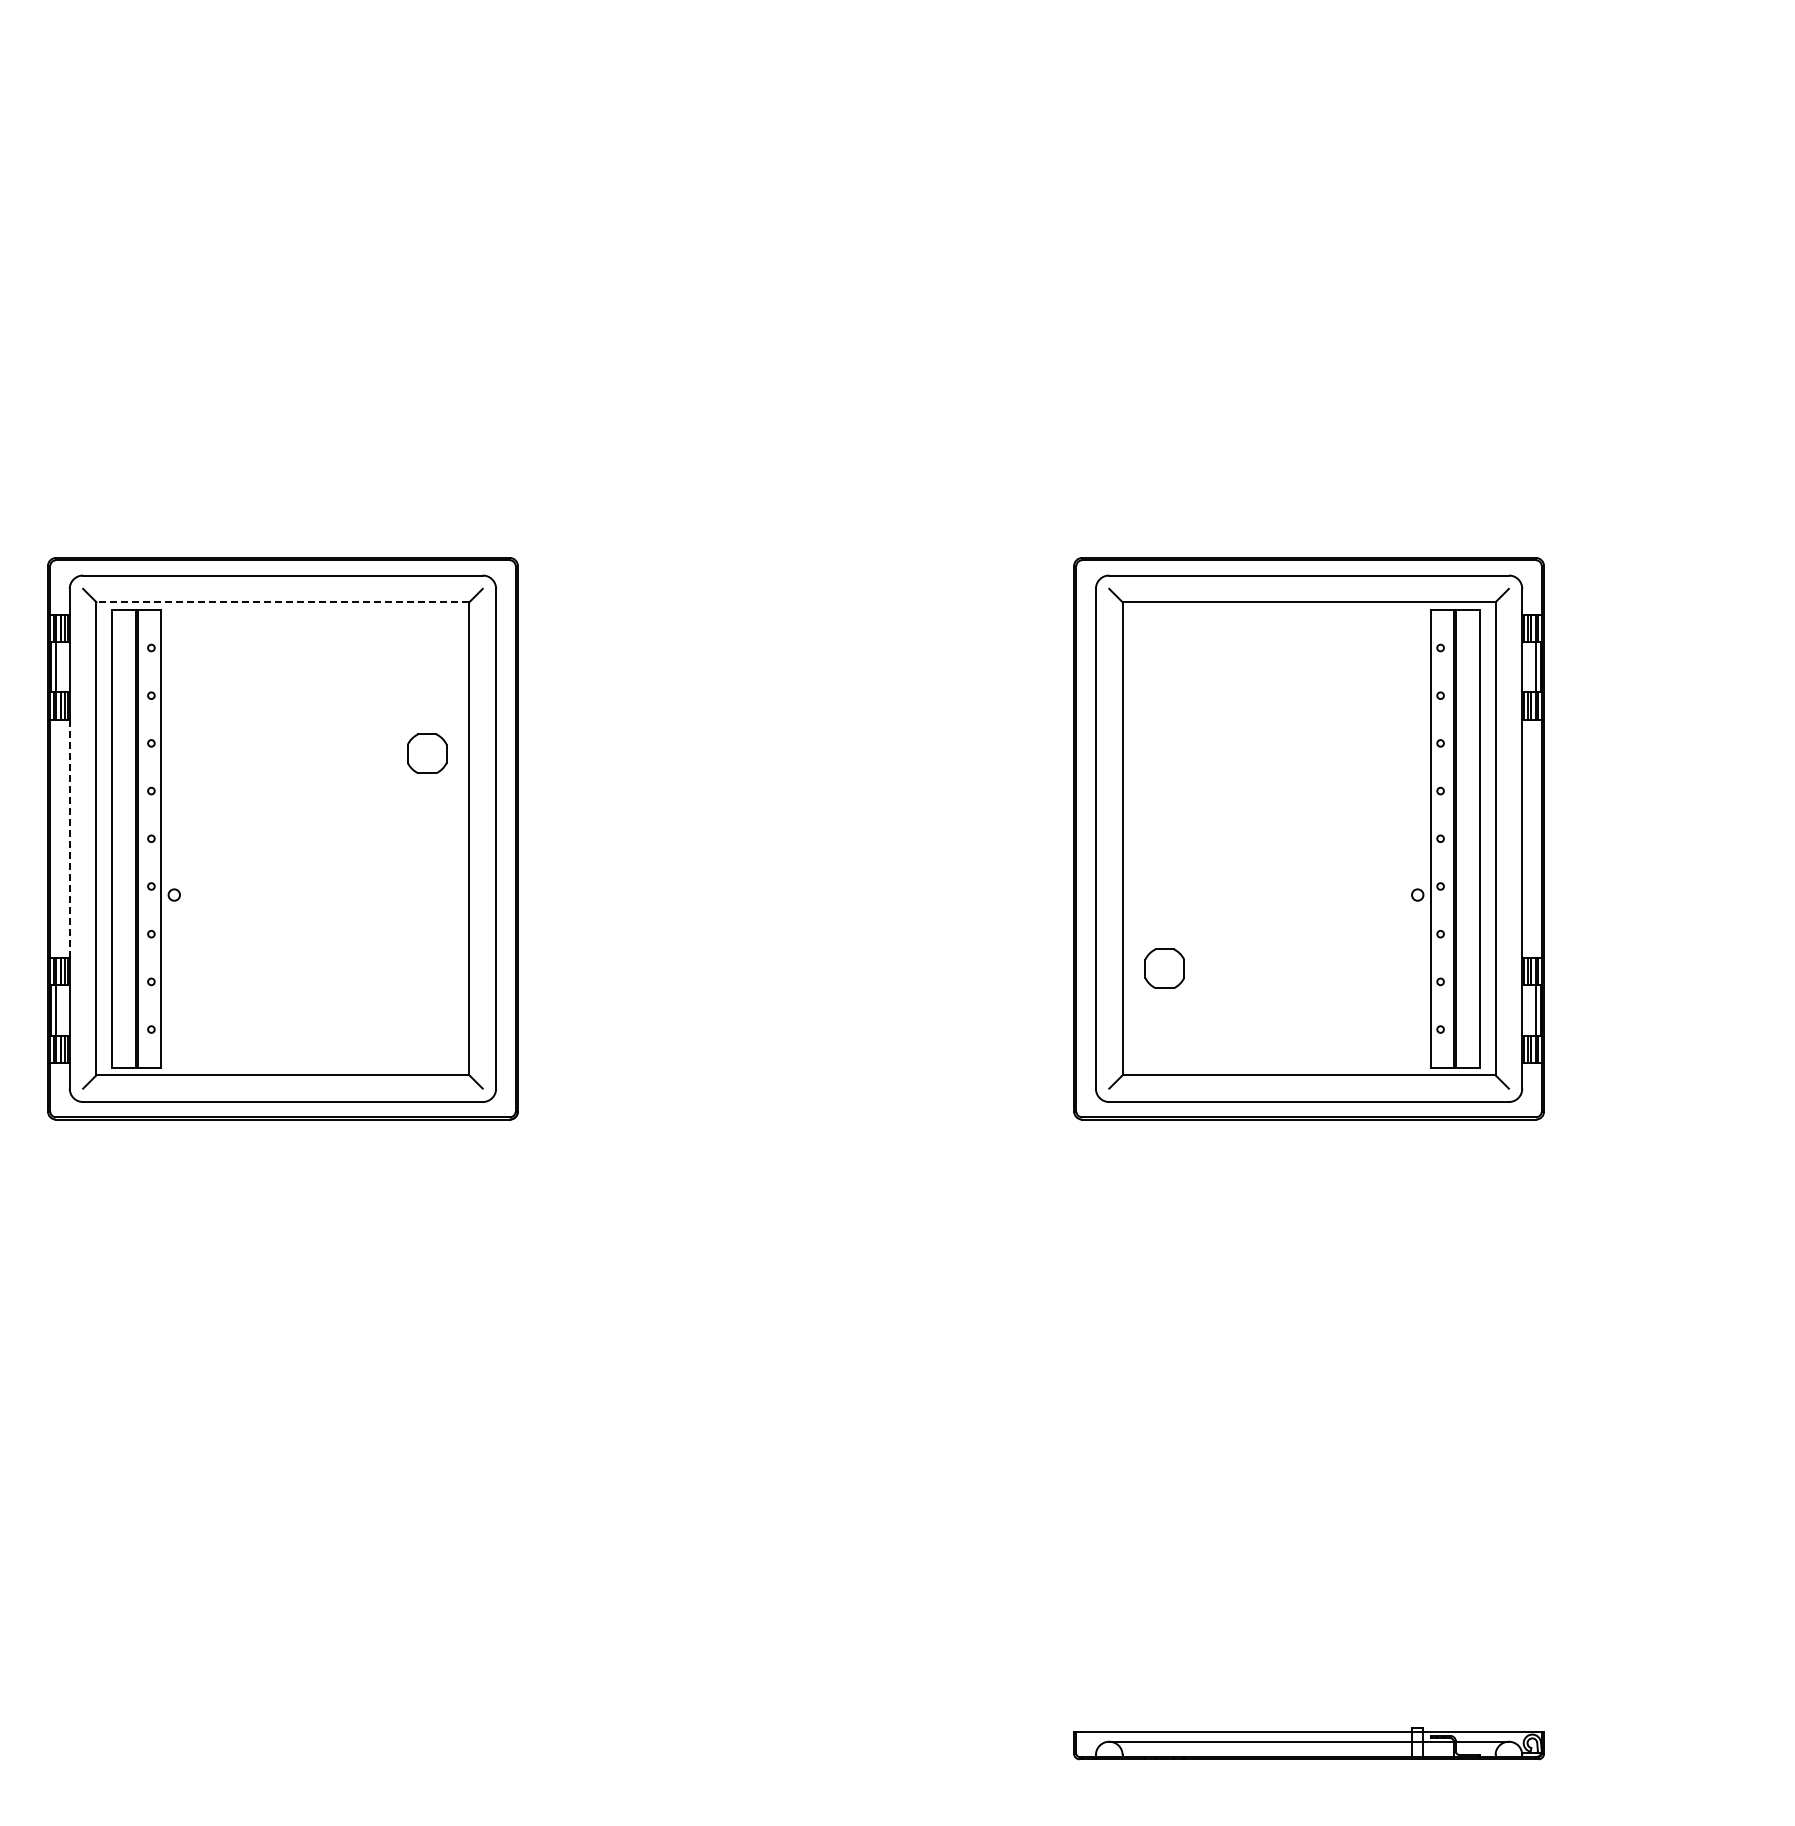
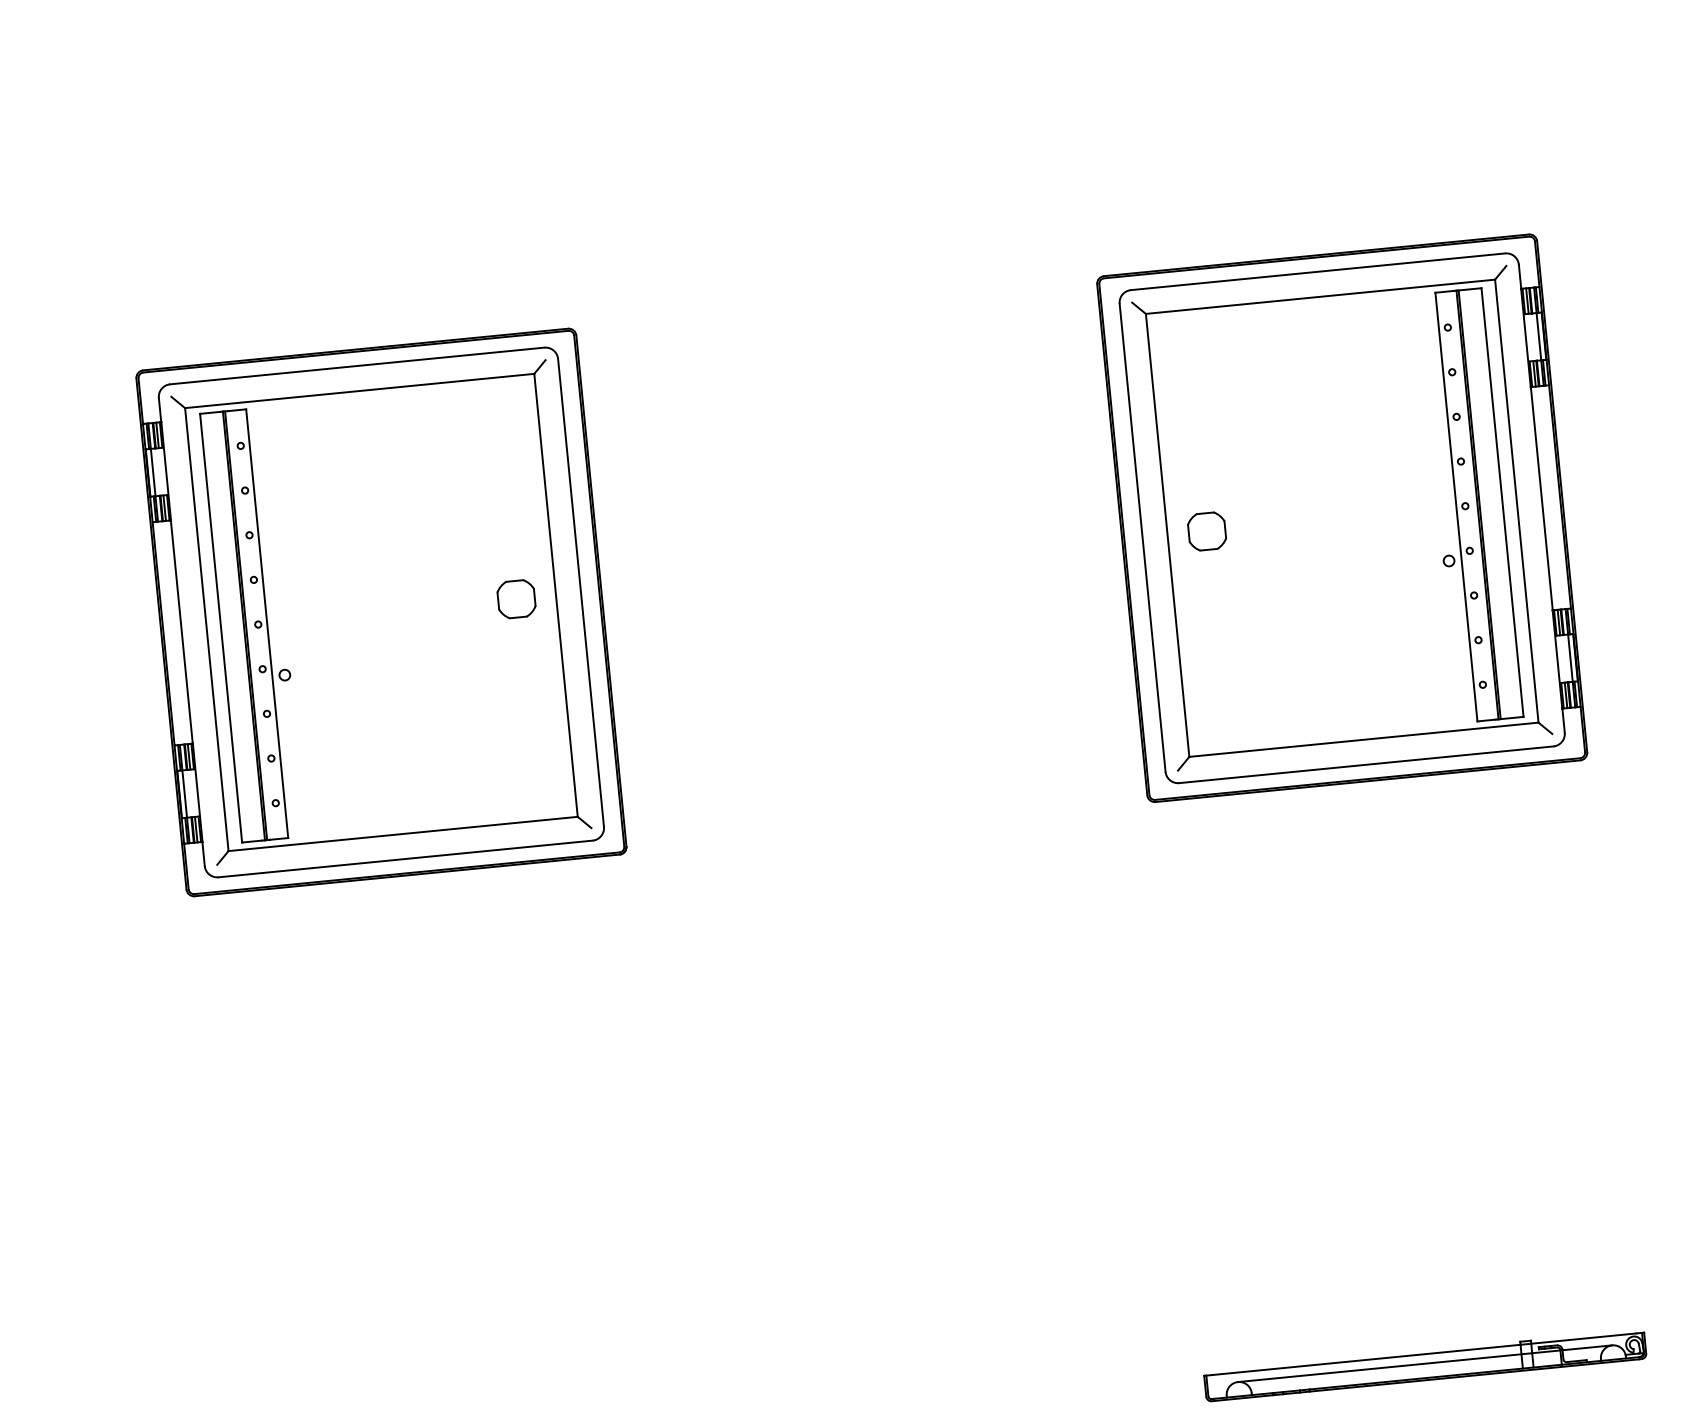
line: (282, 602) -> (359, 391), dashed -> solid
part: (427, 753) -> (516, 598), moved
line: (69, 838) -> (181, 631), dashed -> solid
part: (1164, 968) -> (1206, 531), moved

